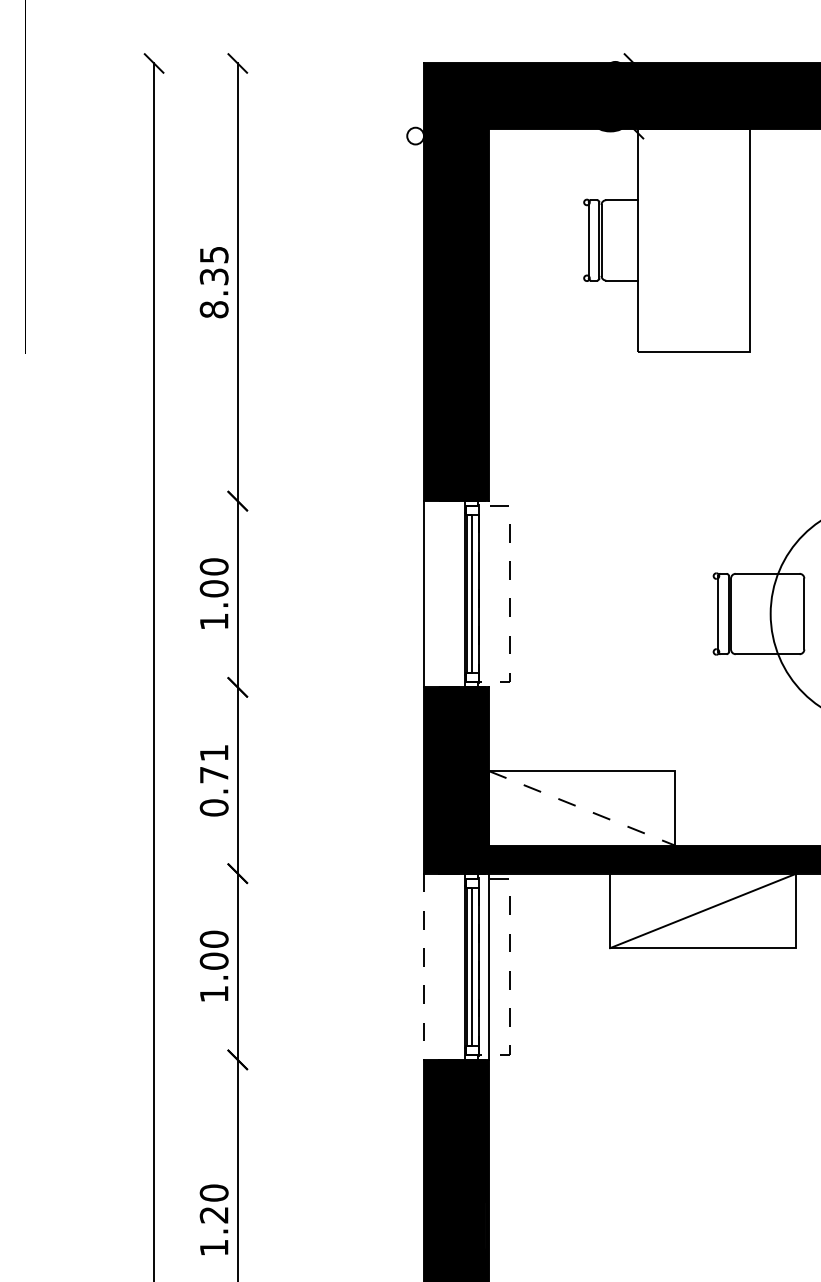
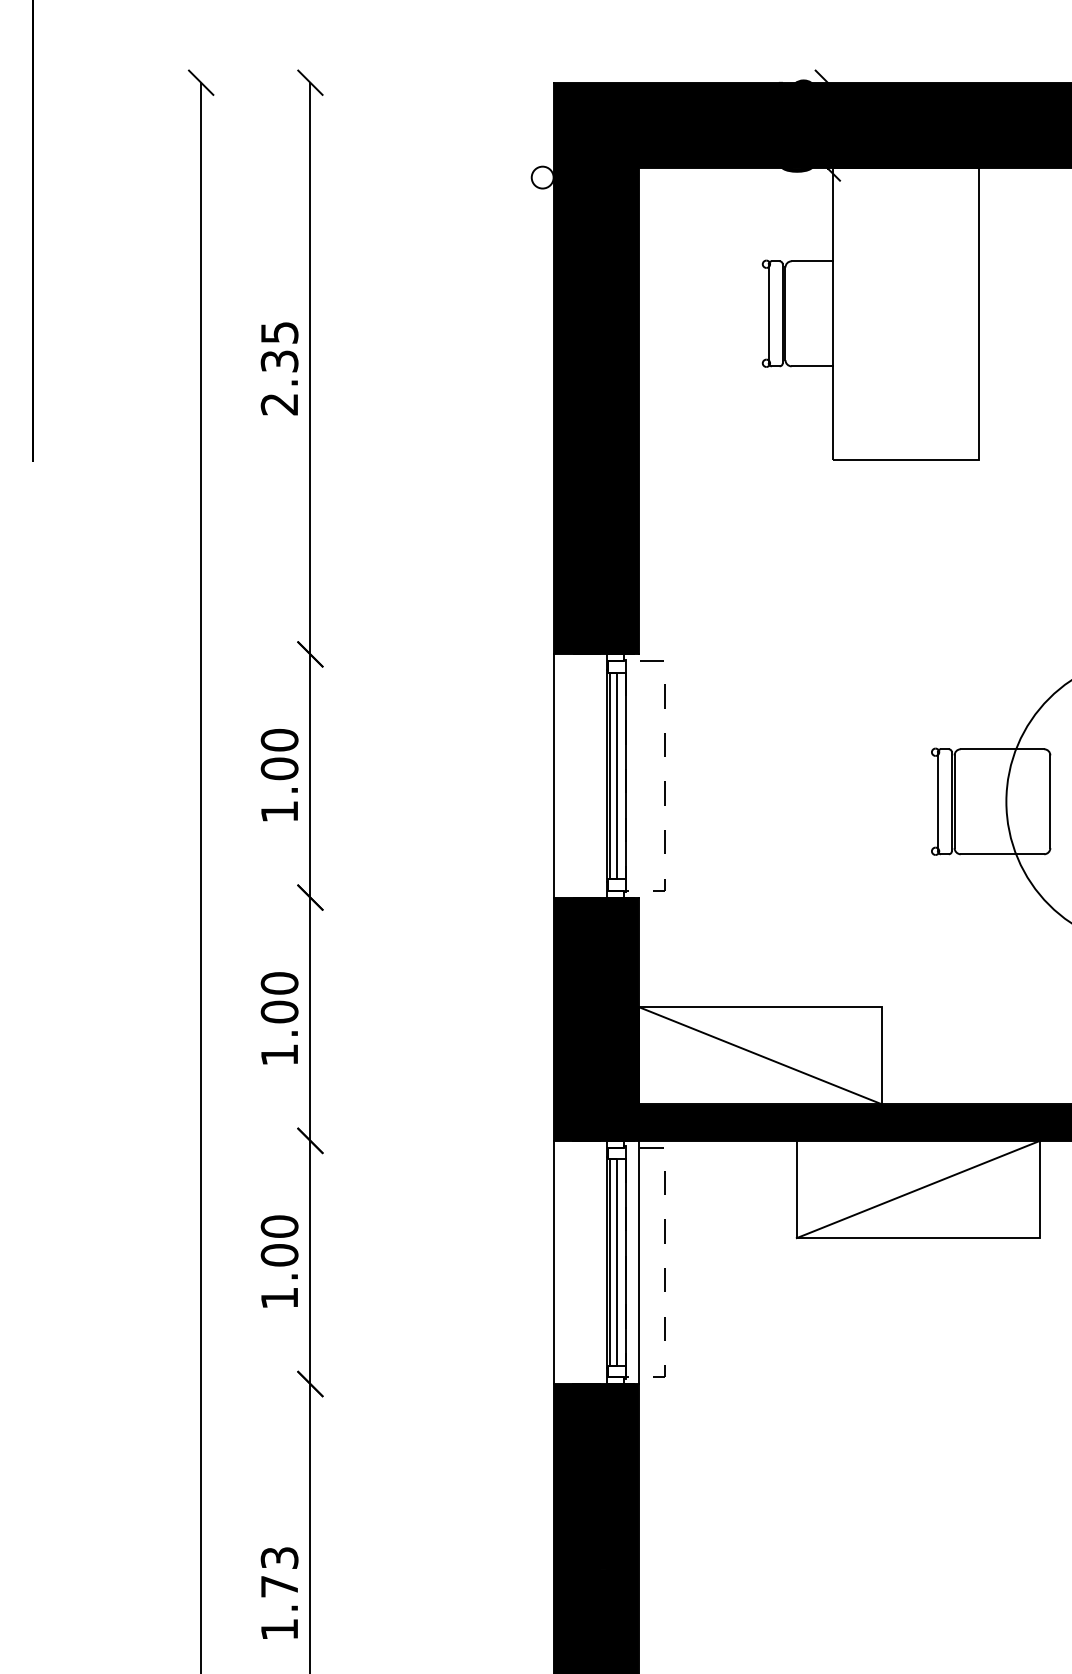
text: (213, 309) -> (278, 404), 8.35 -> 2.35
text: (213, 780) -> (278, 1019), 0.71 -> 1.00
line: (582, 808) -> (760, 1055), dashed -> solid
line: (424, 967) -> (554, 1263), dashed -> solid
text: (213, 1203) -> (278, 1571), 1.20 -> 1.73

